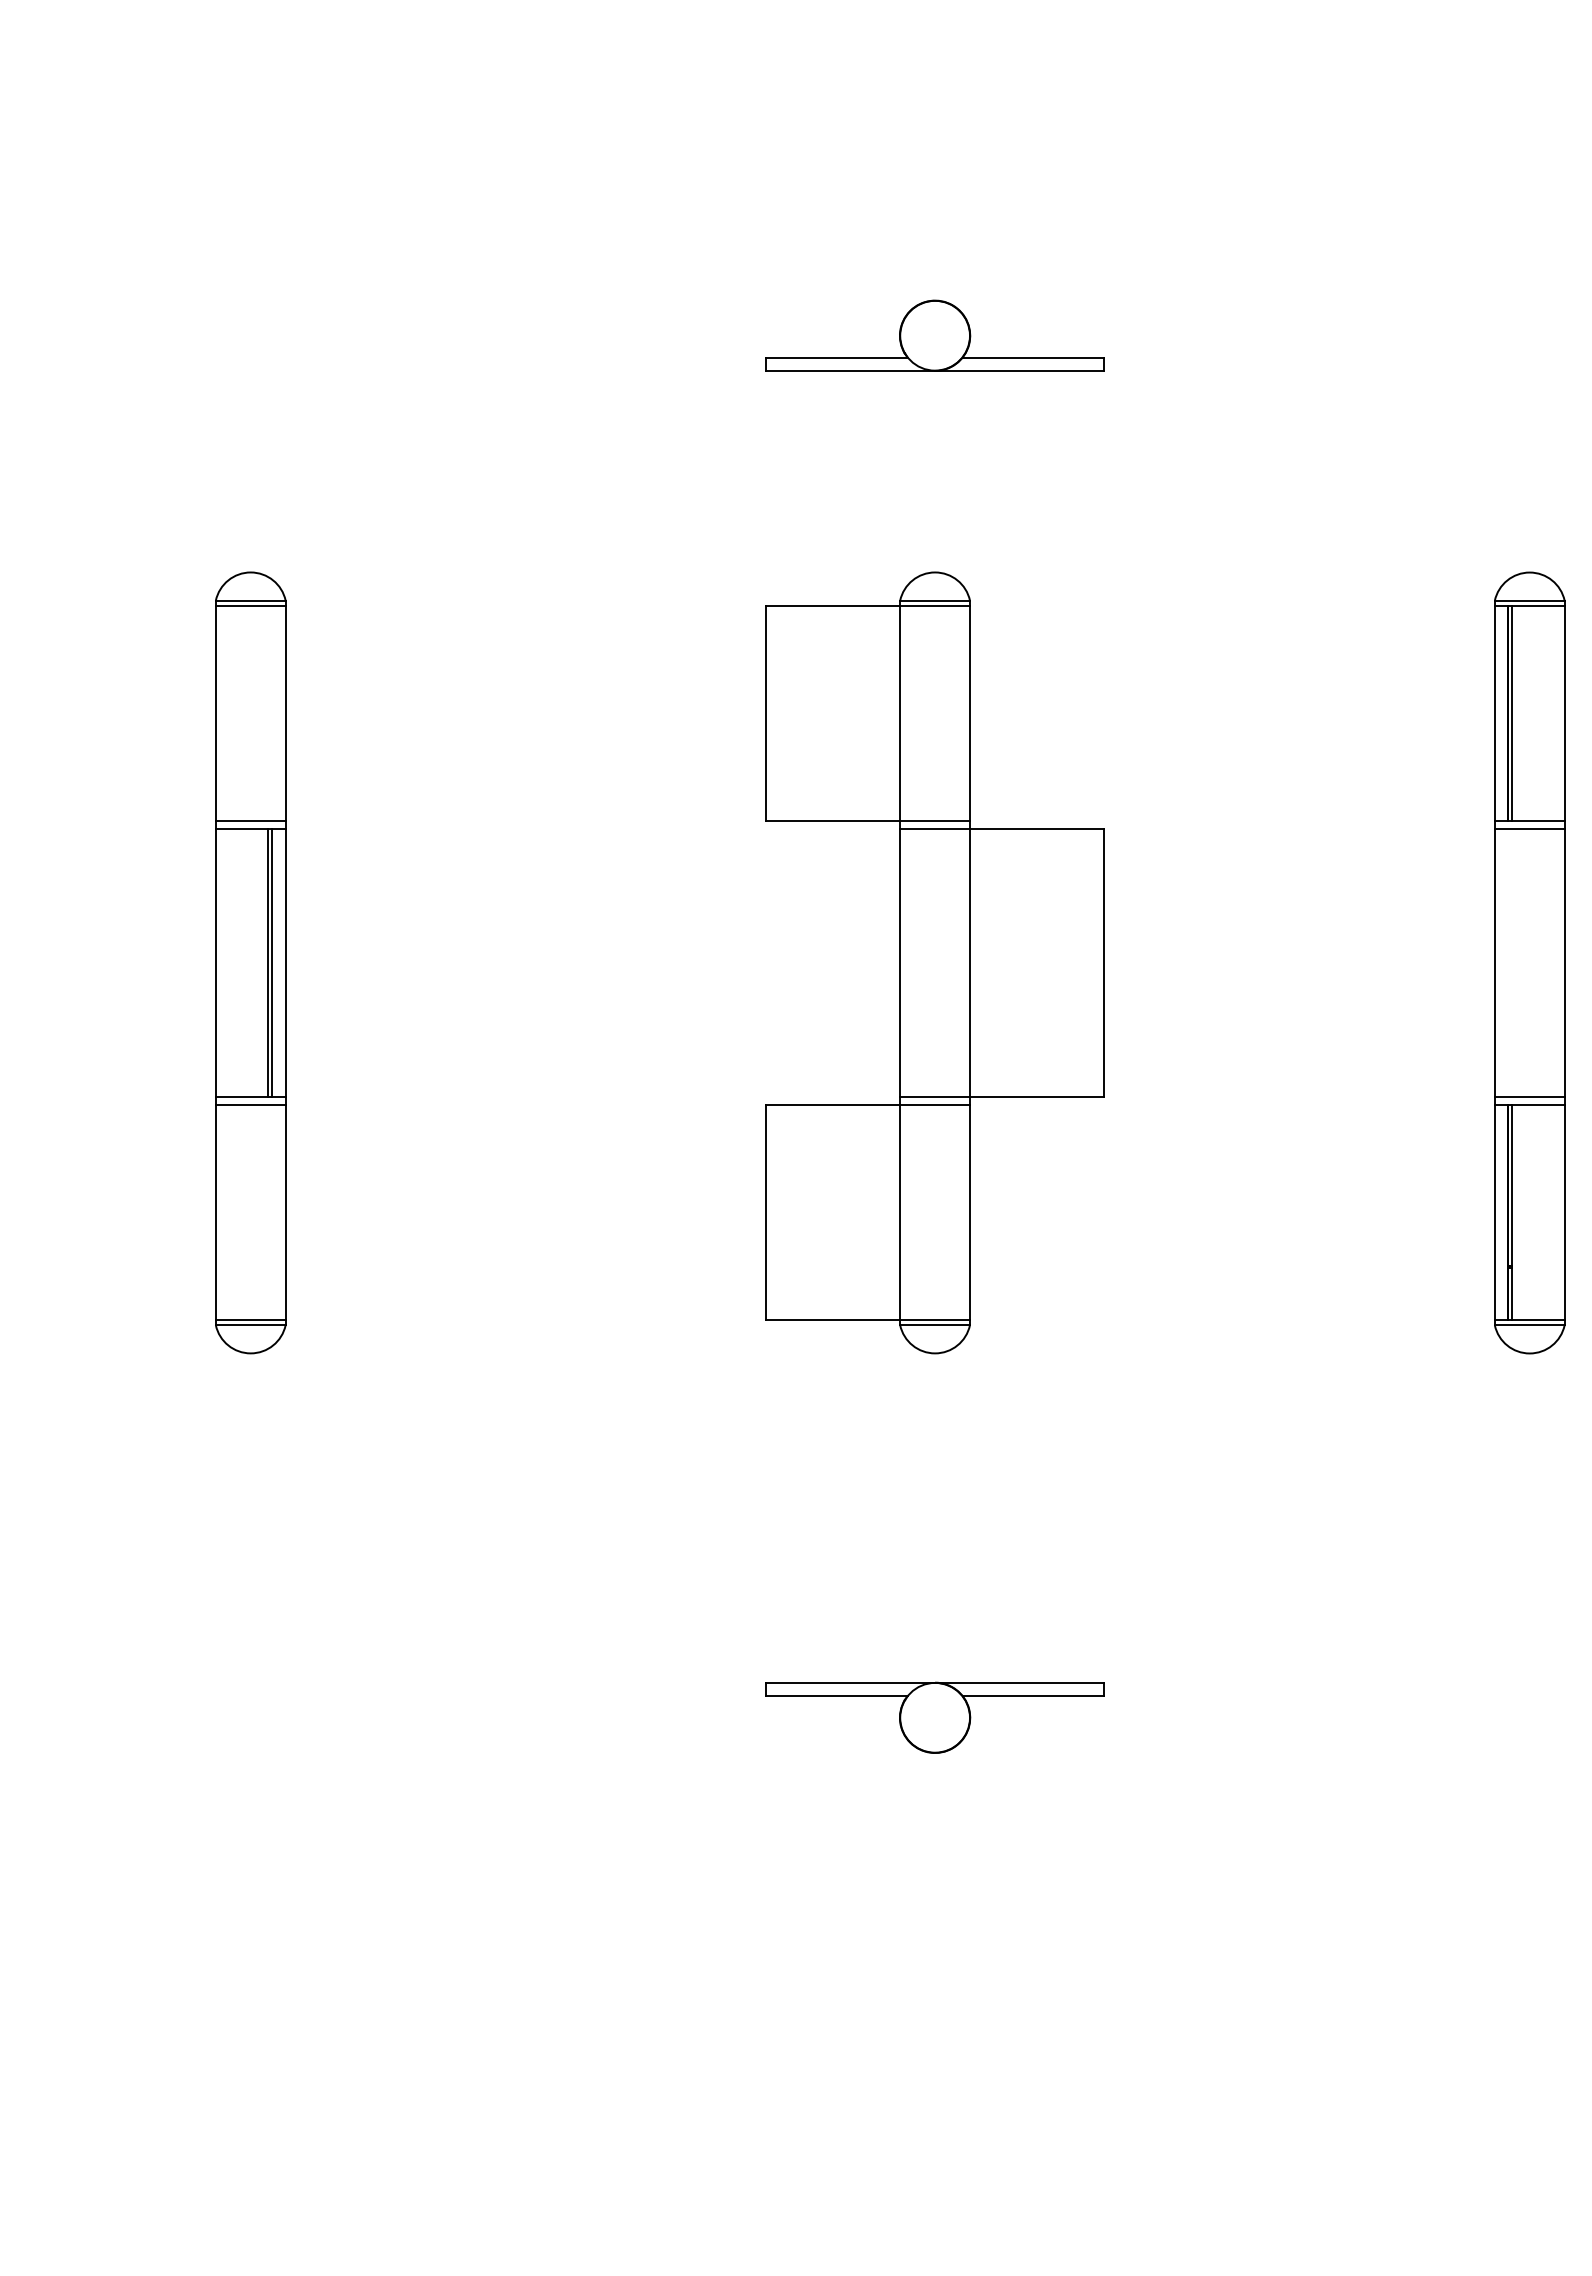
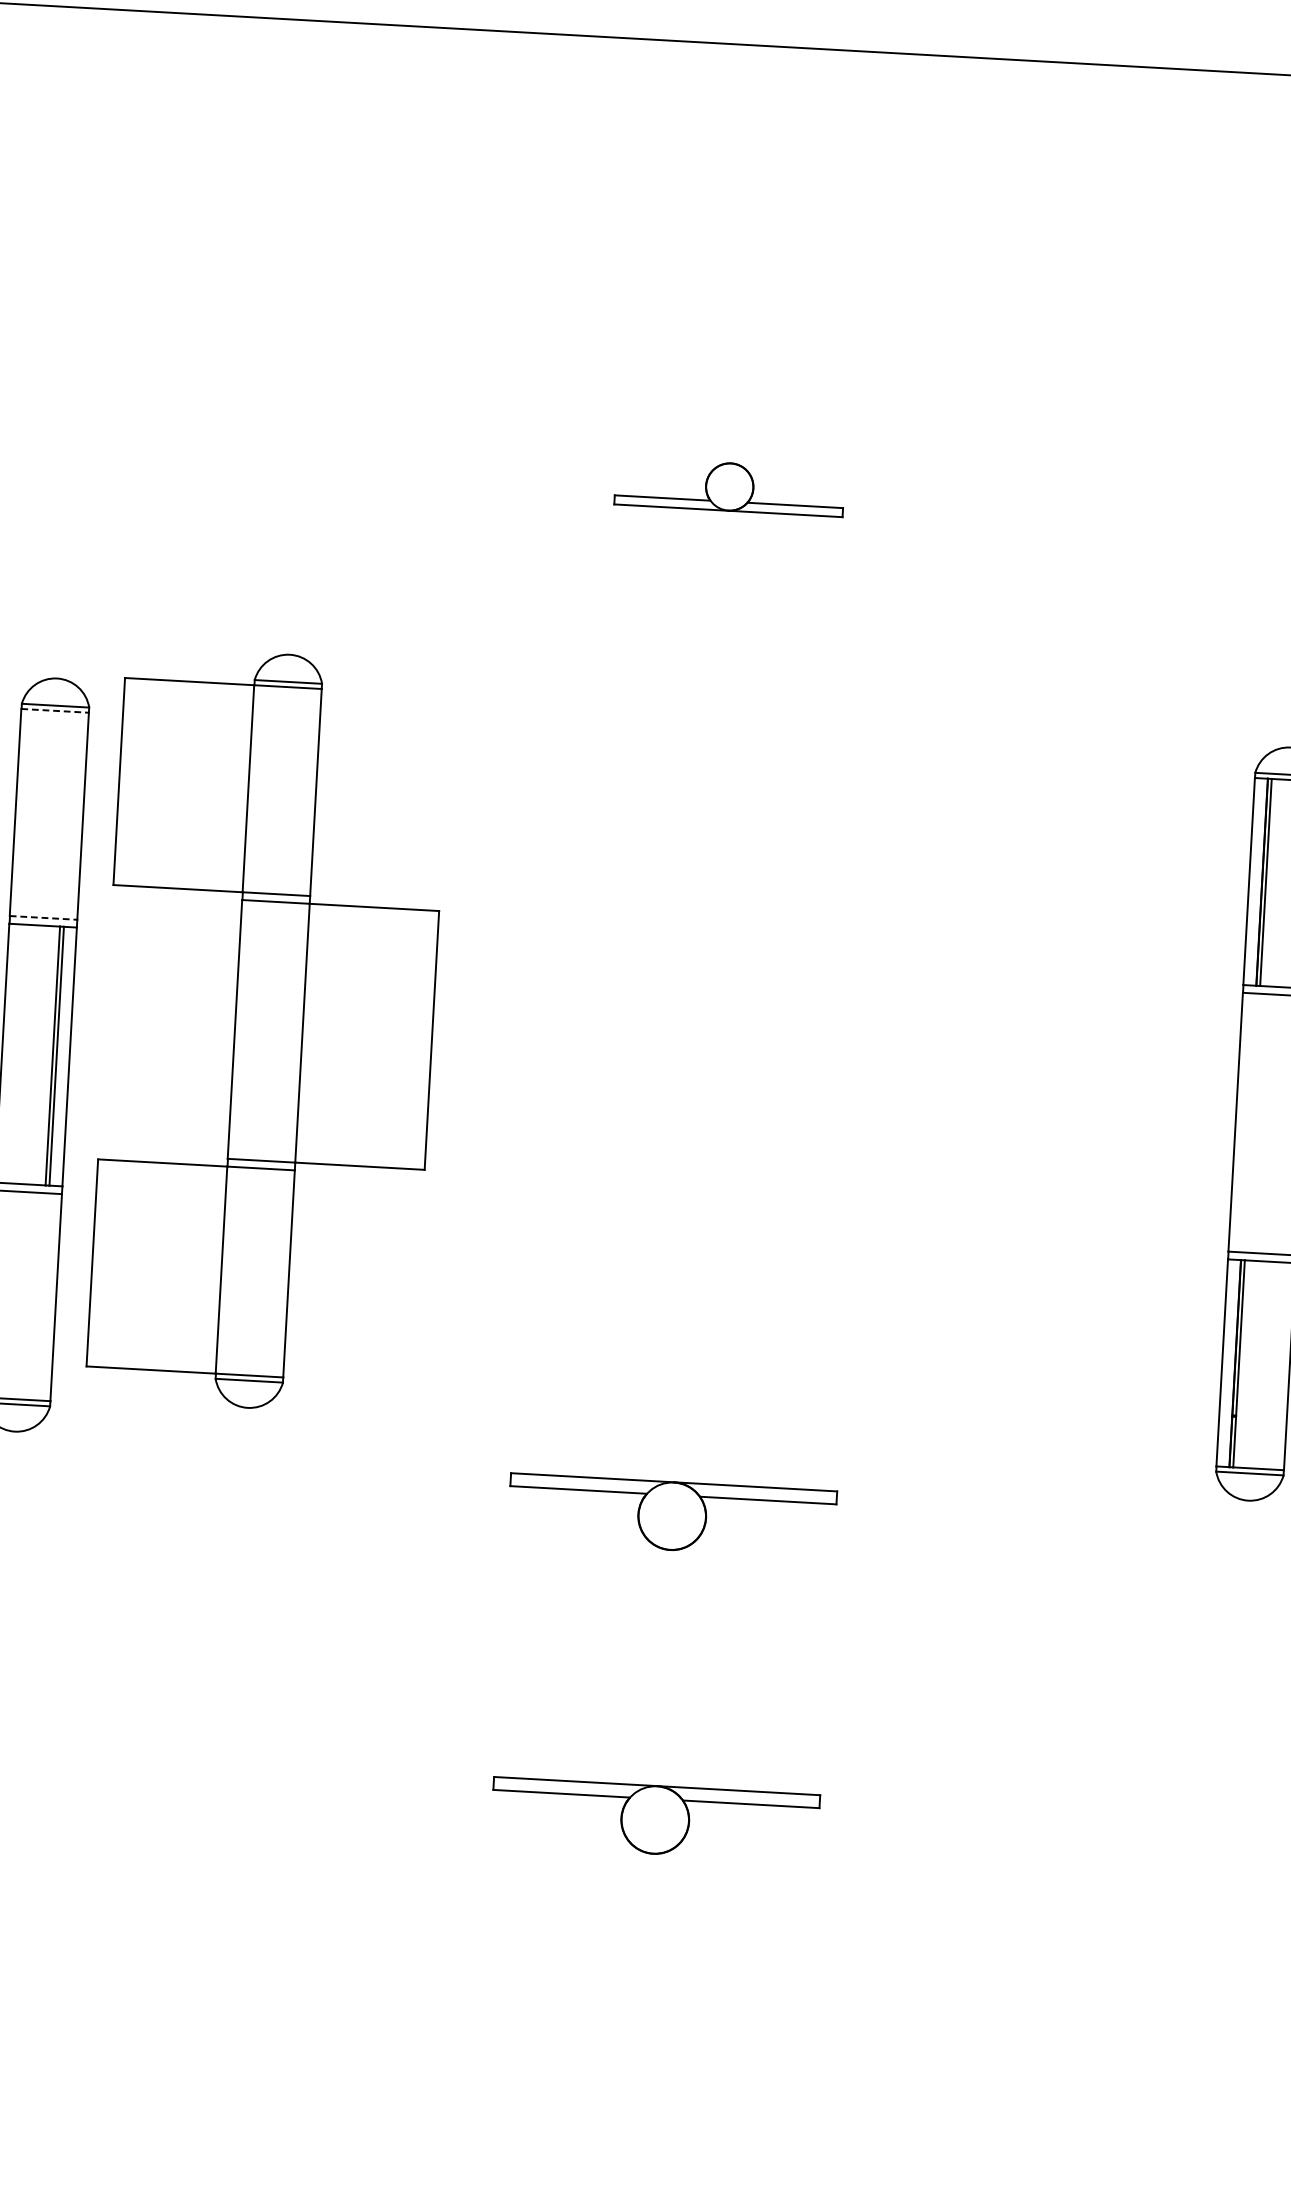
part: (934, 335) -> (729, 486), size x0.7
line: (251, 606) -> (55, 711), solid -> dashed
line: (251, 820) -> (44, 917), solid -> dashed
part: (934, 962) -> (268, 1030), moved
part: (934, 1402) -> (671, 1515), added

